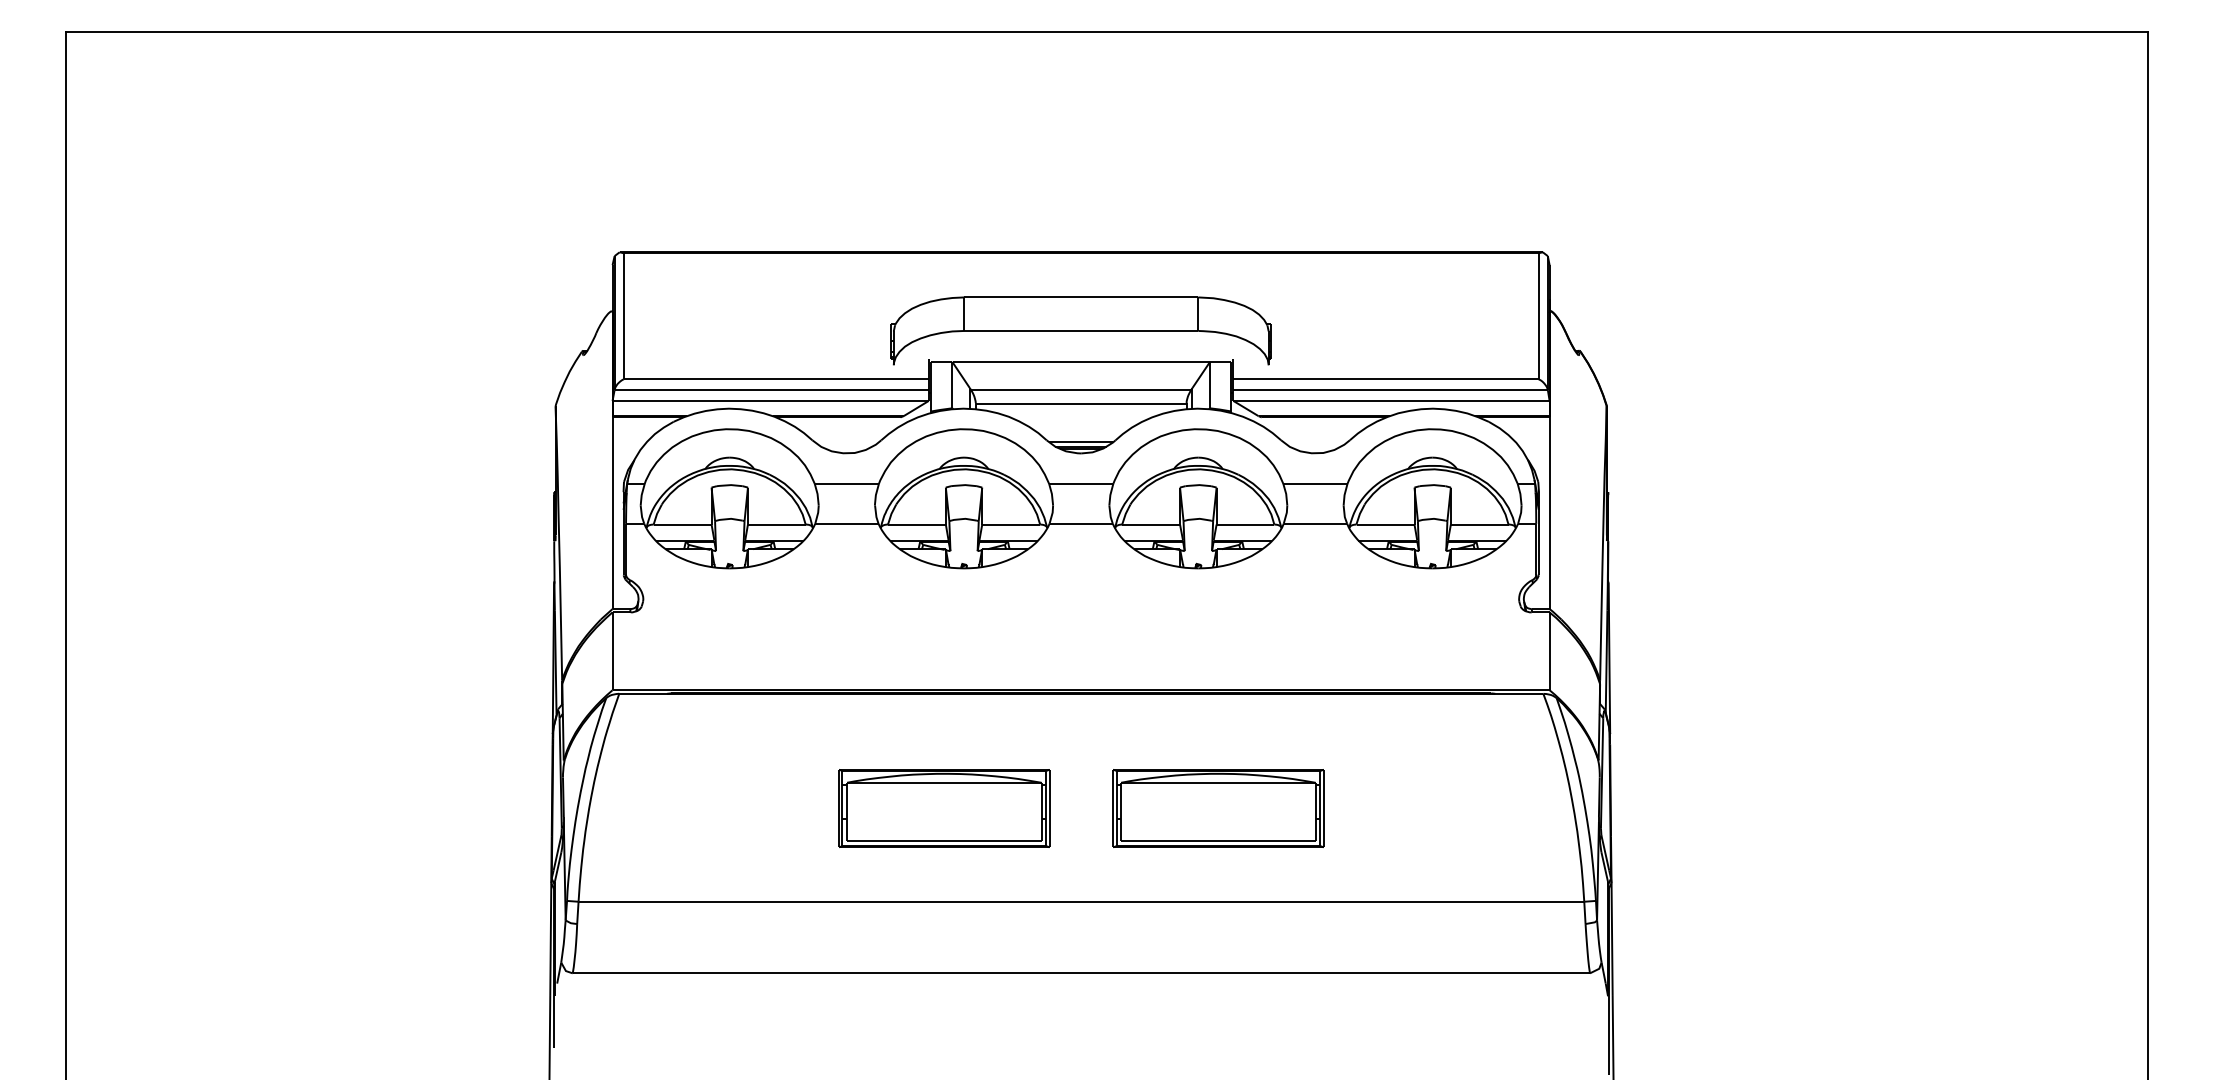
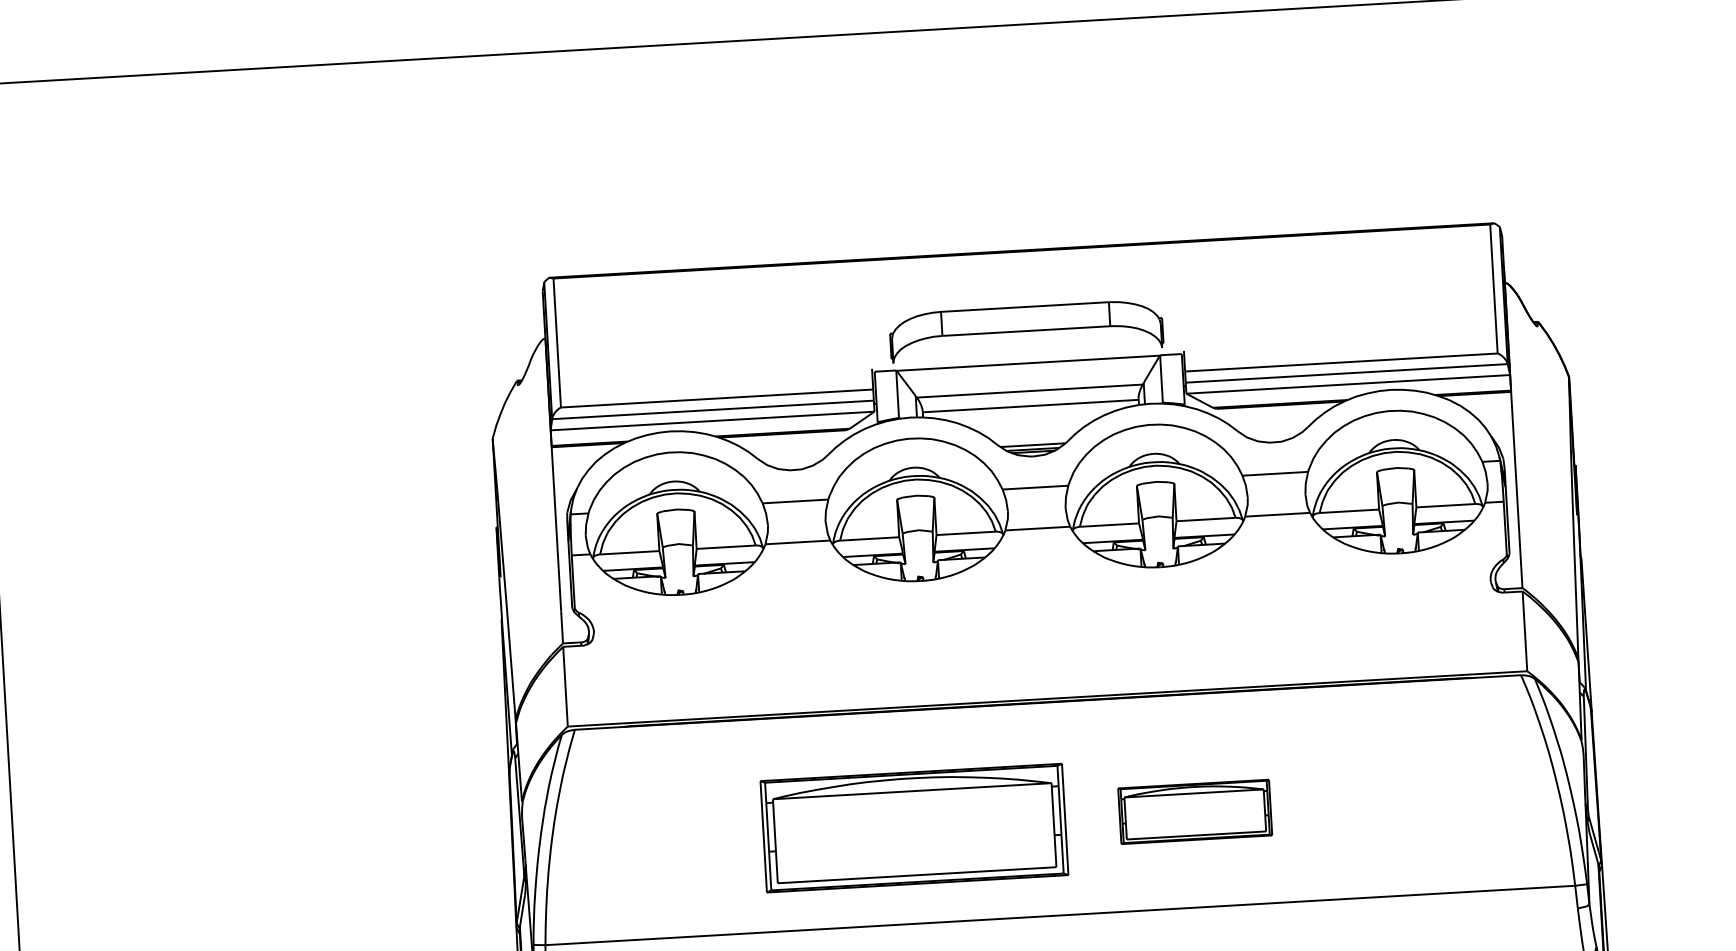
part: (1080, 330) -> (1025, 330), size x0.7
part: (944, 808) -> (914, 828), size x1.4
part: (1218, 808) -> (1195, 811), size x0.7

